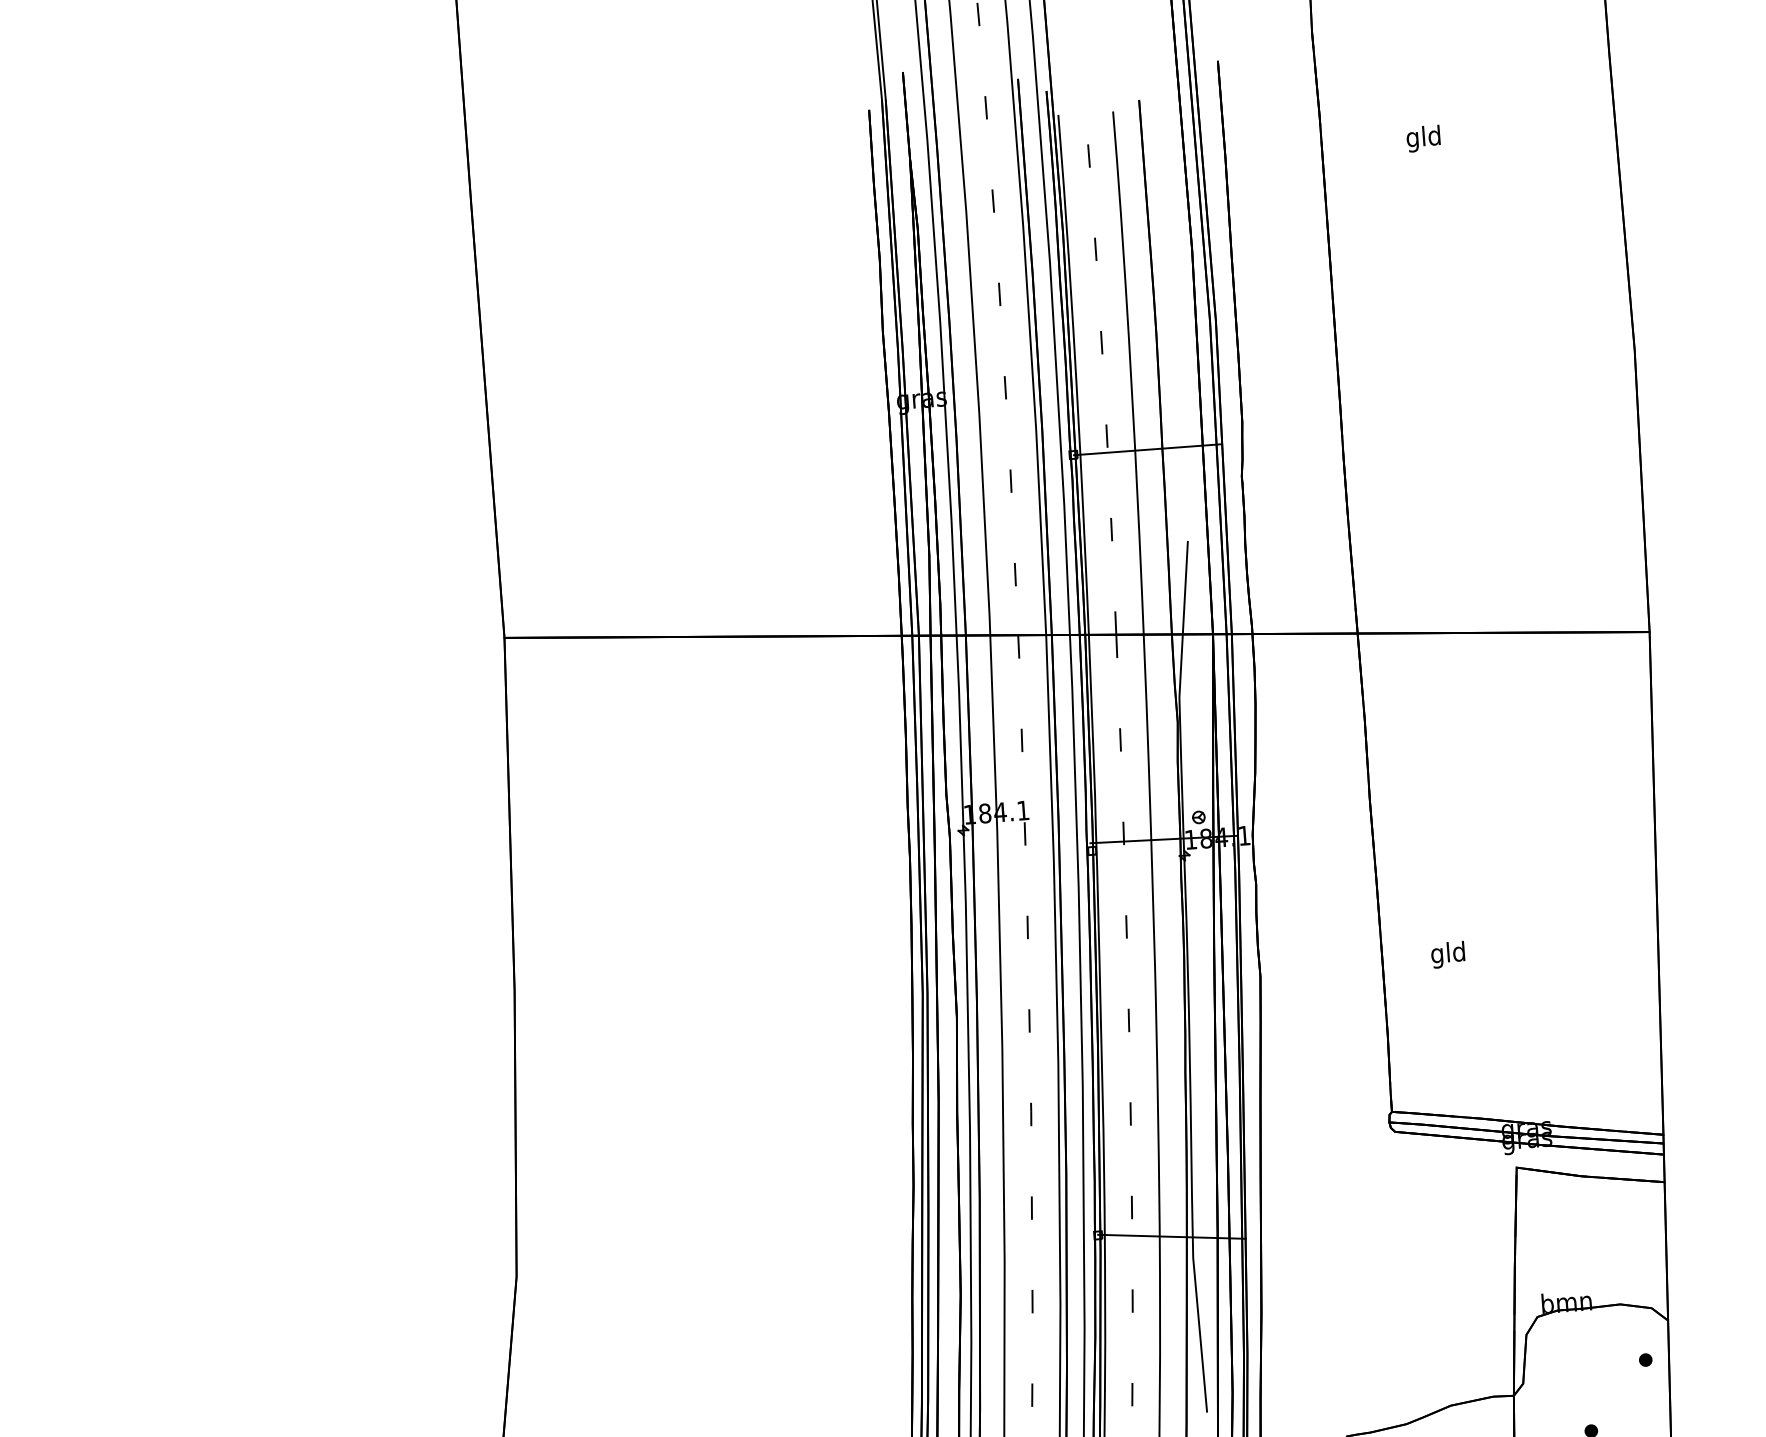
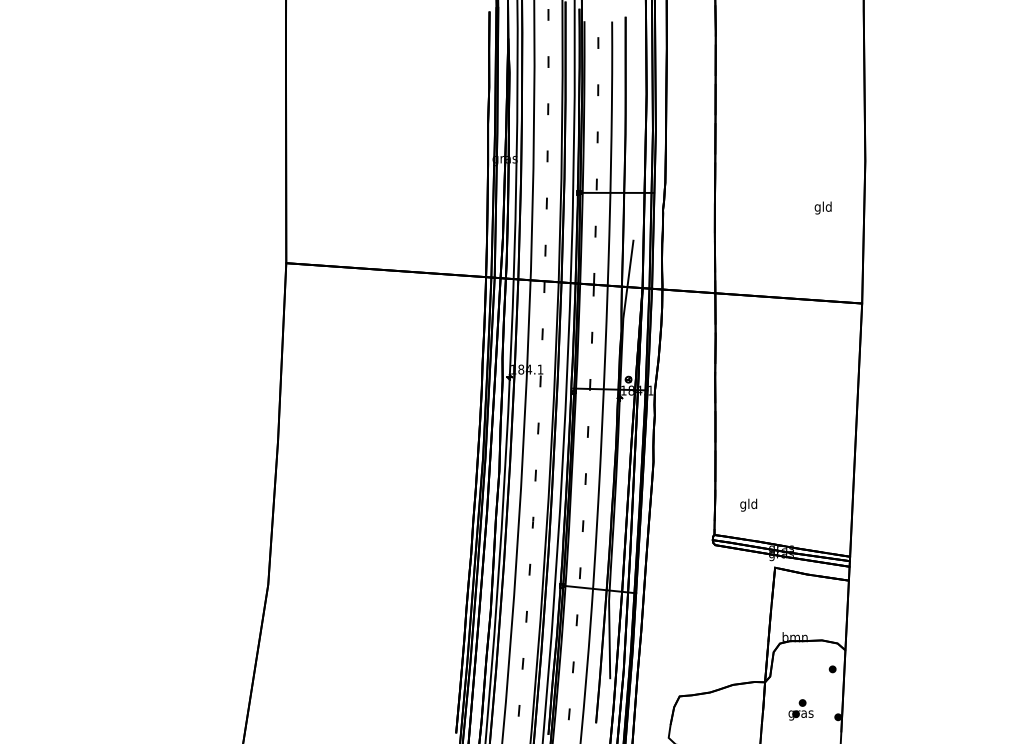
text: (1422, 137) -> (822, 207), moved
text: (1447, 953) -> (748, 504), moved

